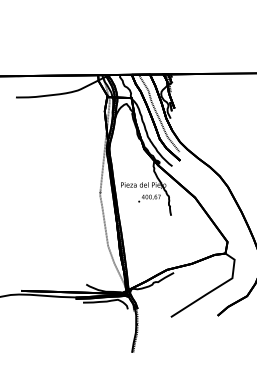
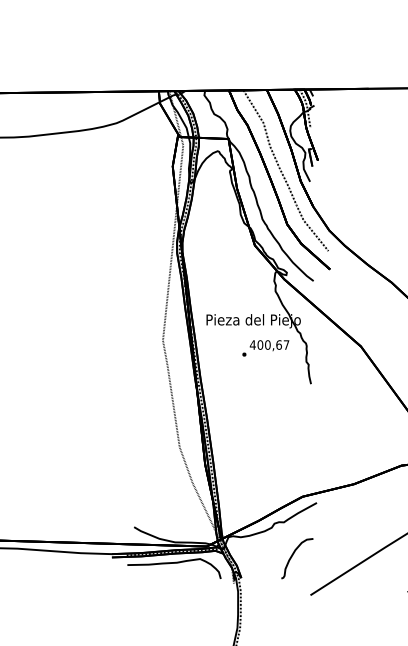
curve: (162, 299) -> (292, 558), added

